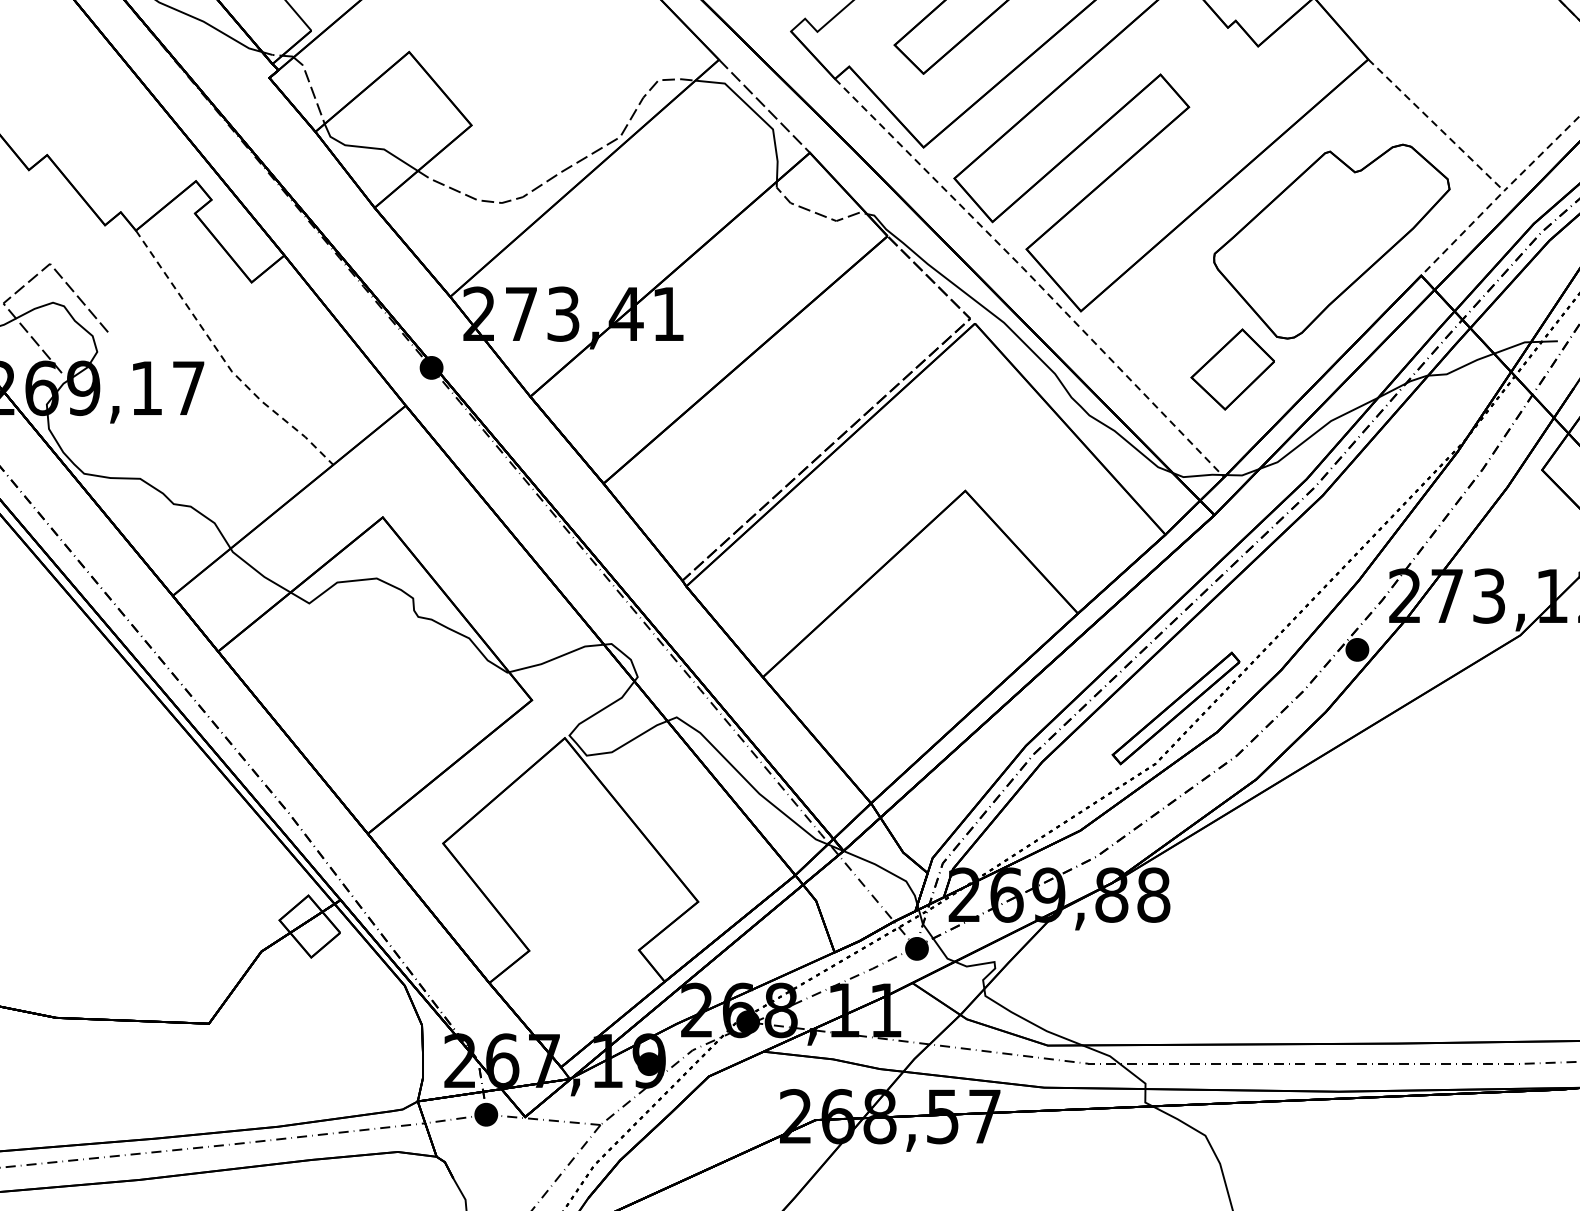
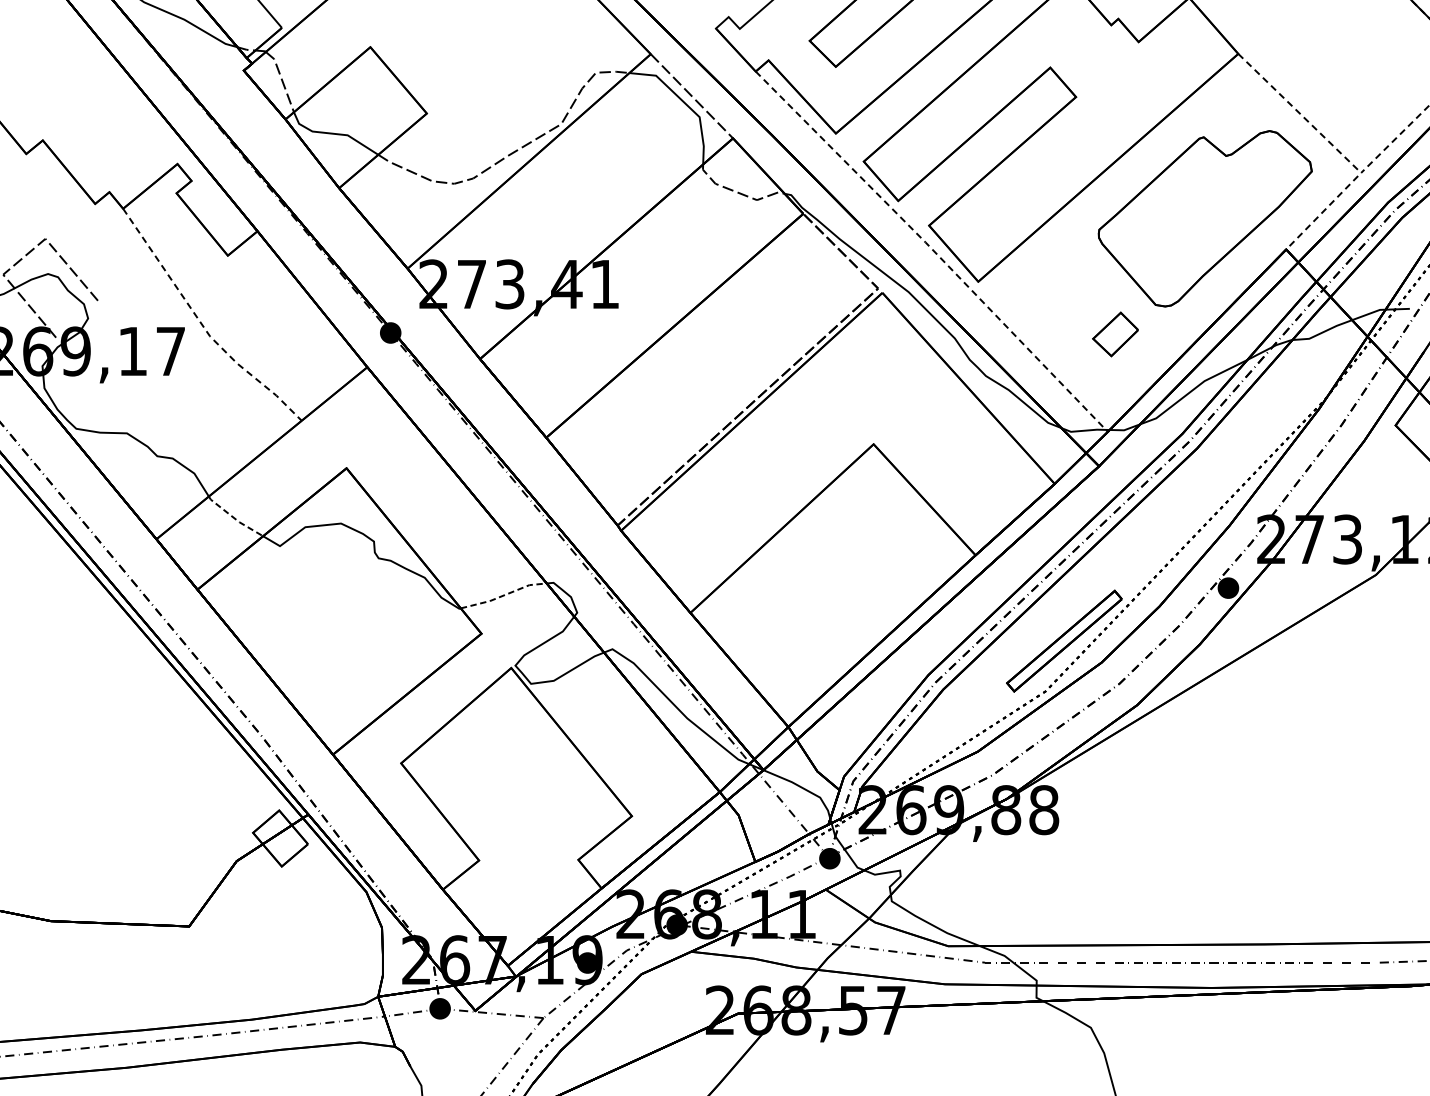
part: (1232, 369) -> (1115, 334), size x0.6
line: (259, 572) -> (234, 518), solid -> dashed
line: (556, 657) -> (503, 595), solid -> dashed

